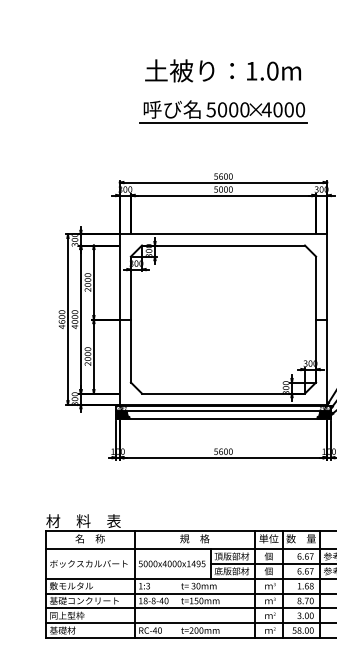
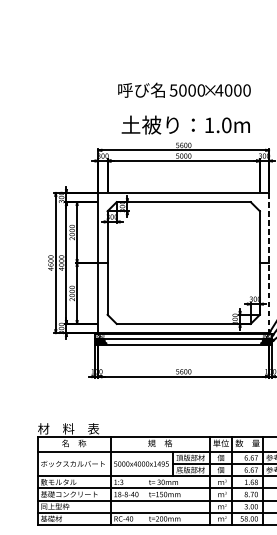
text: (222, 70) -> (185, 124), moved
line: (223, 123) -> (183, 101), removed
line: (327, 320) -> (269, 263), solid -> dashed

